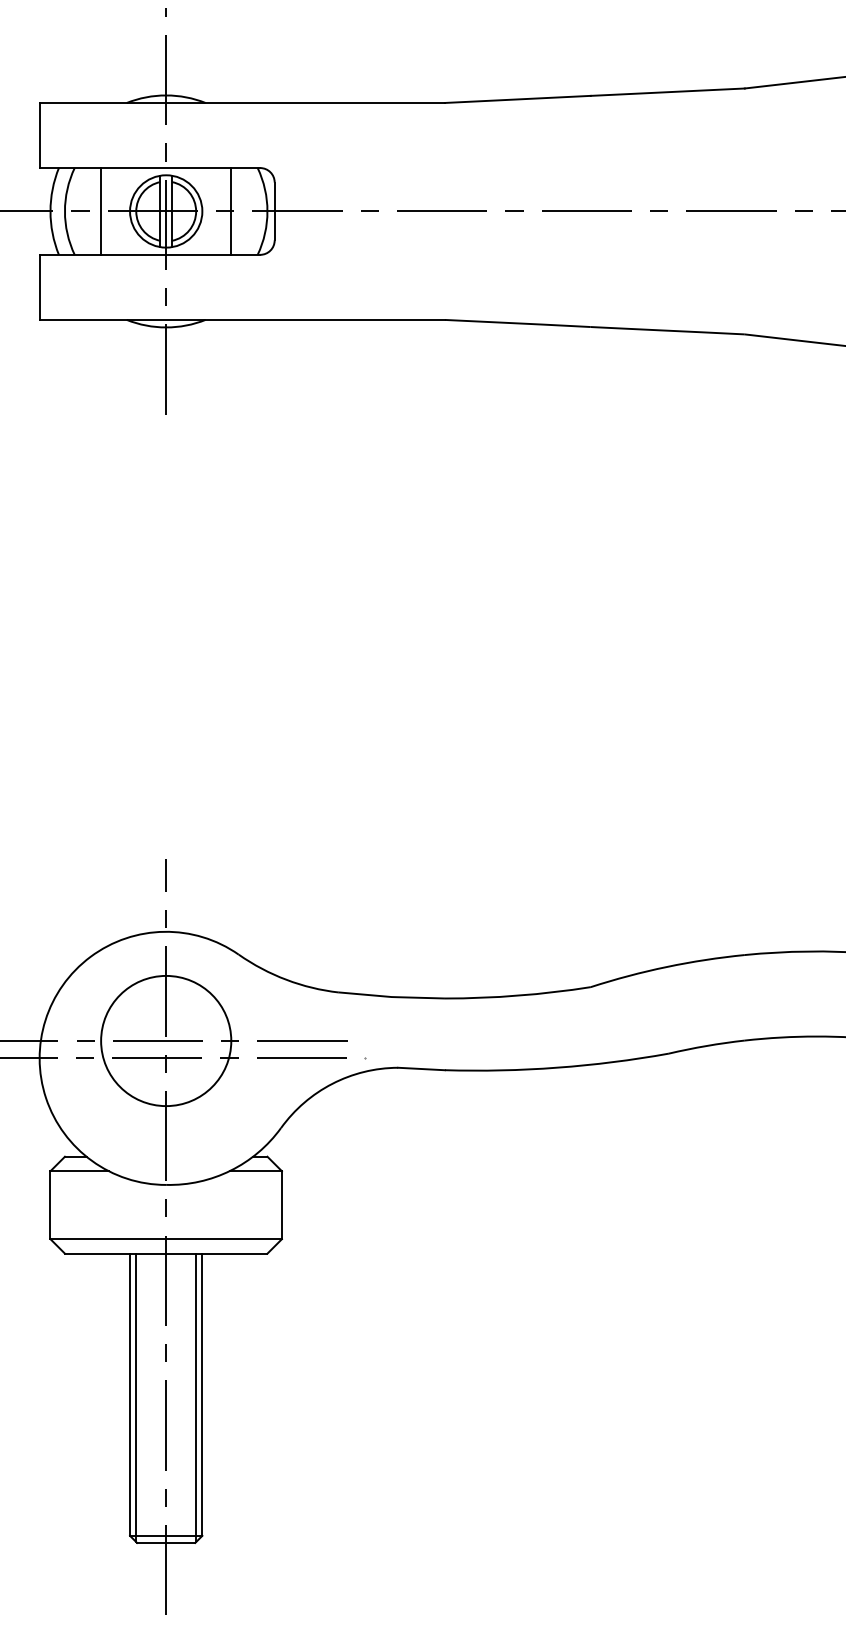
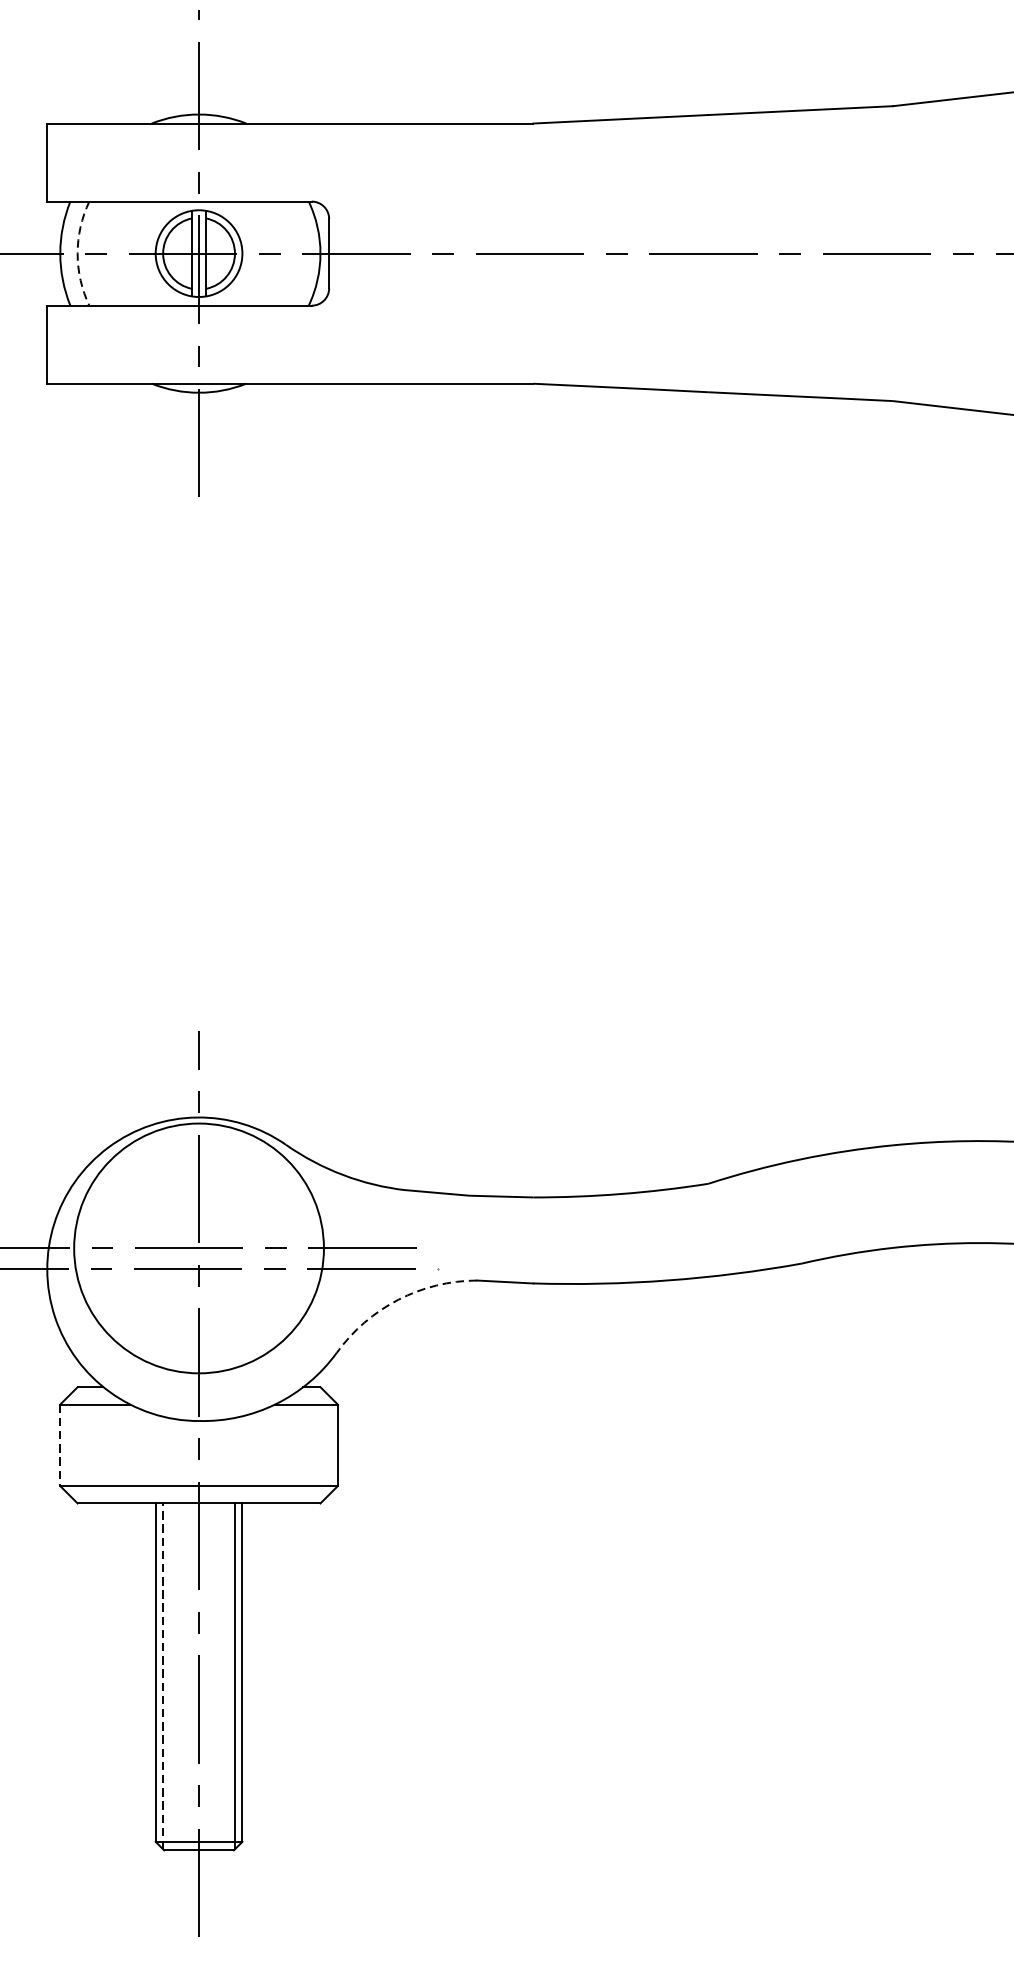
arc: (64, 211) -> (77, 253), solid -> dashed
line: (101, 211) -> (121, 253), removed
line: (231, 211) -> (277, 253), removed
circle: (166, 1040) -> (199, 1247), size x1.6
arc: (332, 1083) -> (398, 1299), solid -> dashed
line: (50, 1205) -> (60, 1445), solid -> dashed
line: (136, 1397) -> (163, 1675), solid -> dashed

